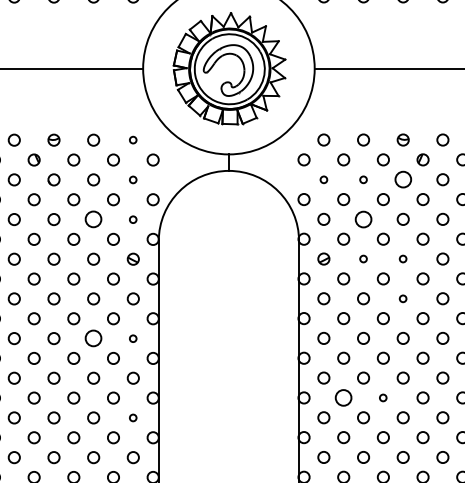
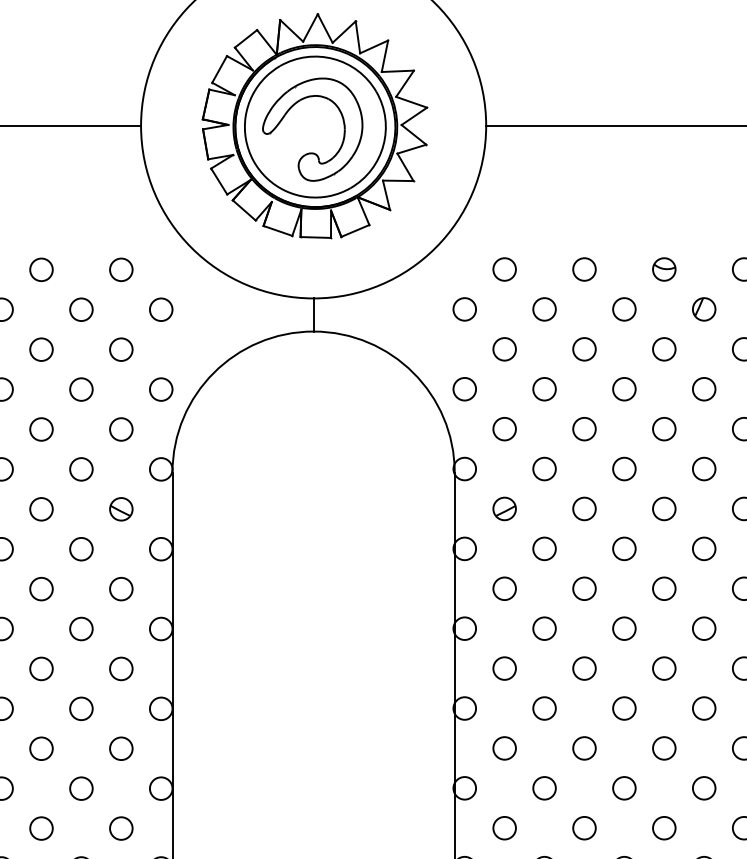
circle: (132, 139) -> (119, 268), size x1.67
circle: (132, 179) -> (119, 348), size x1.67
circle: (323, 179) -> (503, 348), size x1.67
circle: (363, 179) -> (584, 348), size x1.67
circle: (402, 179) -> (662, 348), size x0.71
circle: (363, 218) -> (584, 427), size x0.71
circle: (93, 219) -> (41, 429), size x0.71
circle: (132, 219) -> (119, 429), size x1.67
circle: (363, 258) -> (584, 507), size x1.67
circle: (402, 258) -> (662, 507), size x1.67
circle: (402, 298) -> (662, 588), size x1.67
circle: (93, 338) -> (41, 668), size x0.71
circle: (132, 338) -> (119, 668), size x1.67
circle: (343, 397) -> (544, 787), size x0.71
circle: (382, 397) -> (622, 787), size x1.67
circle: (132, 417) -> (119, 827), size x1.67

